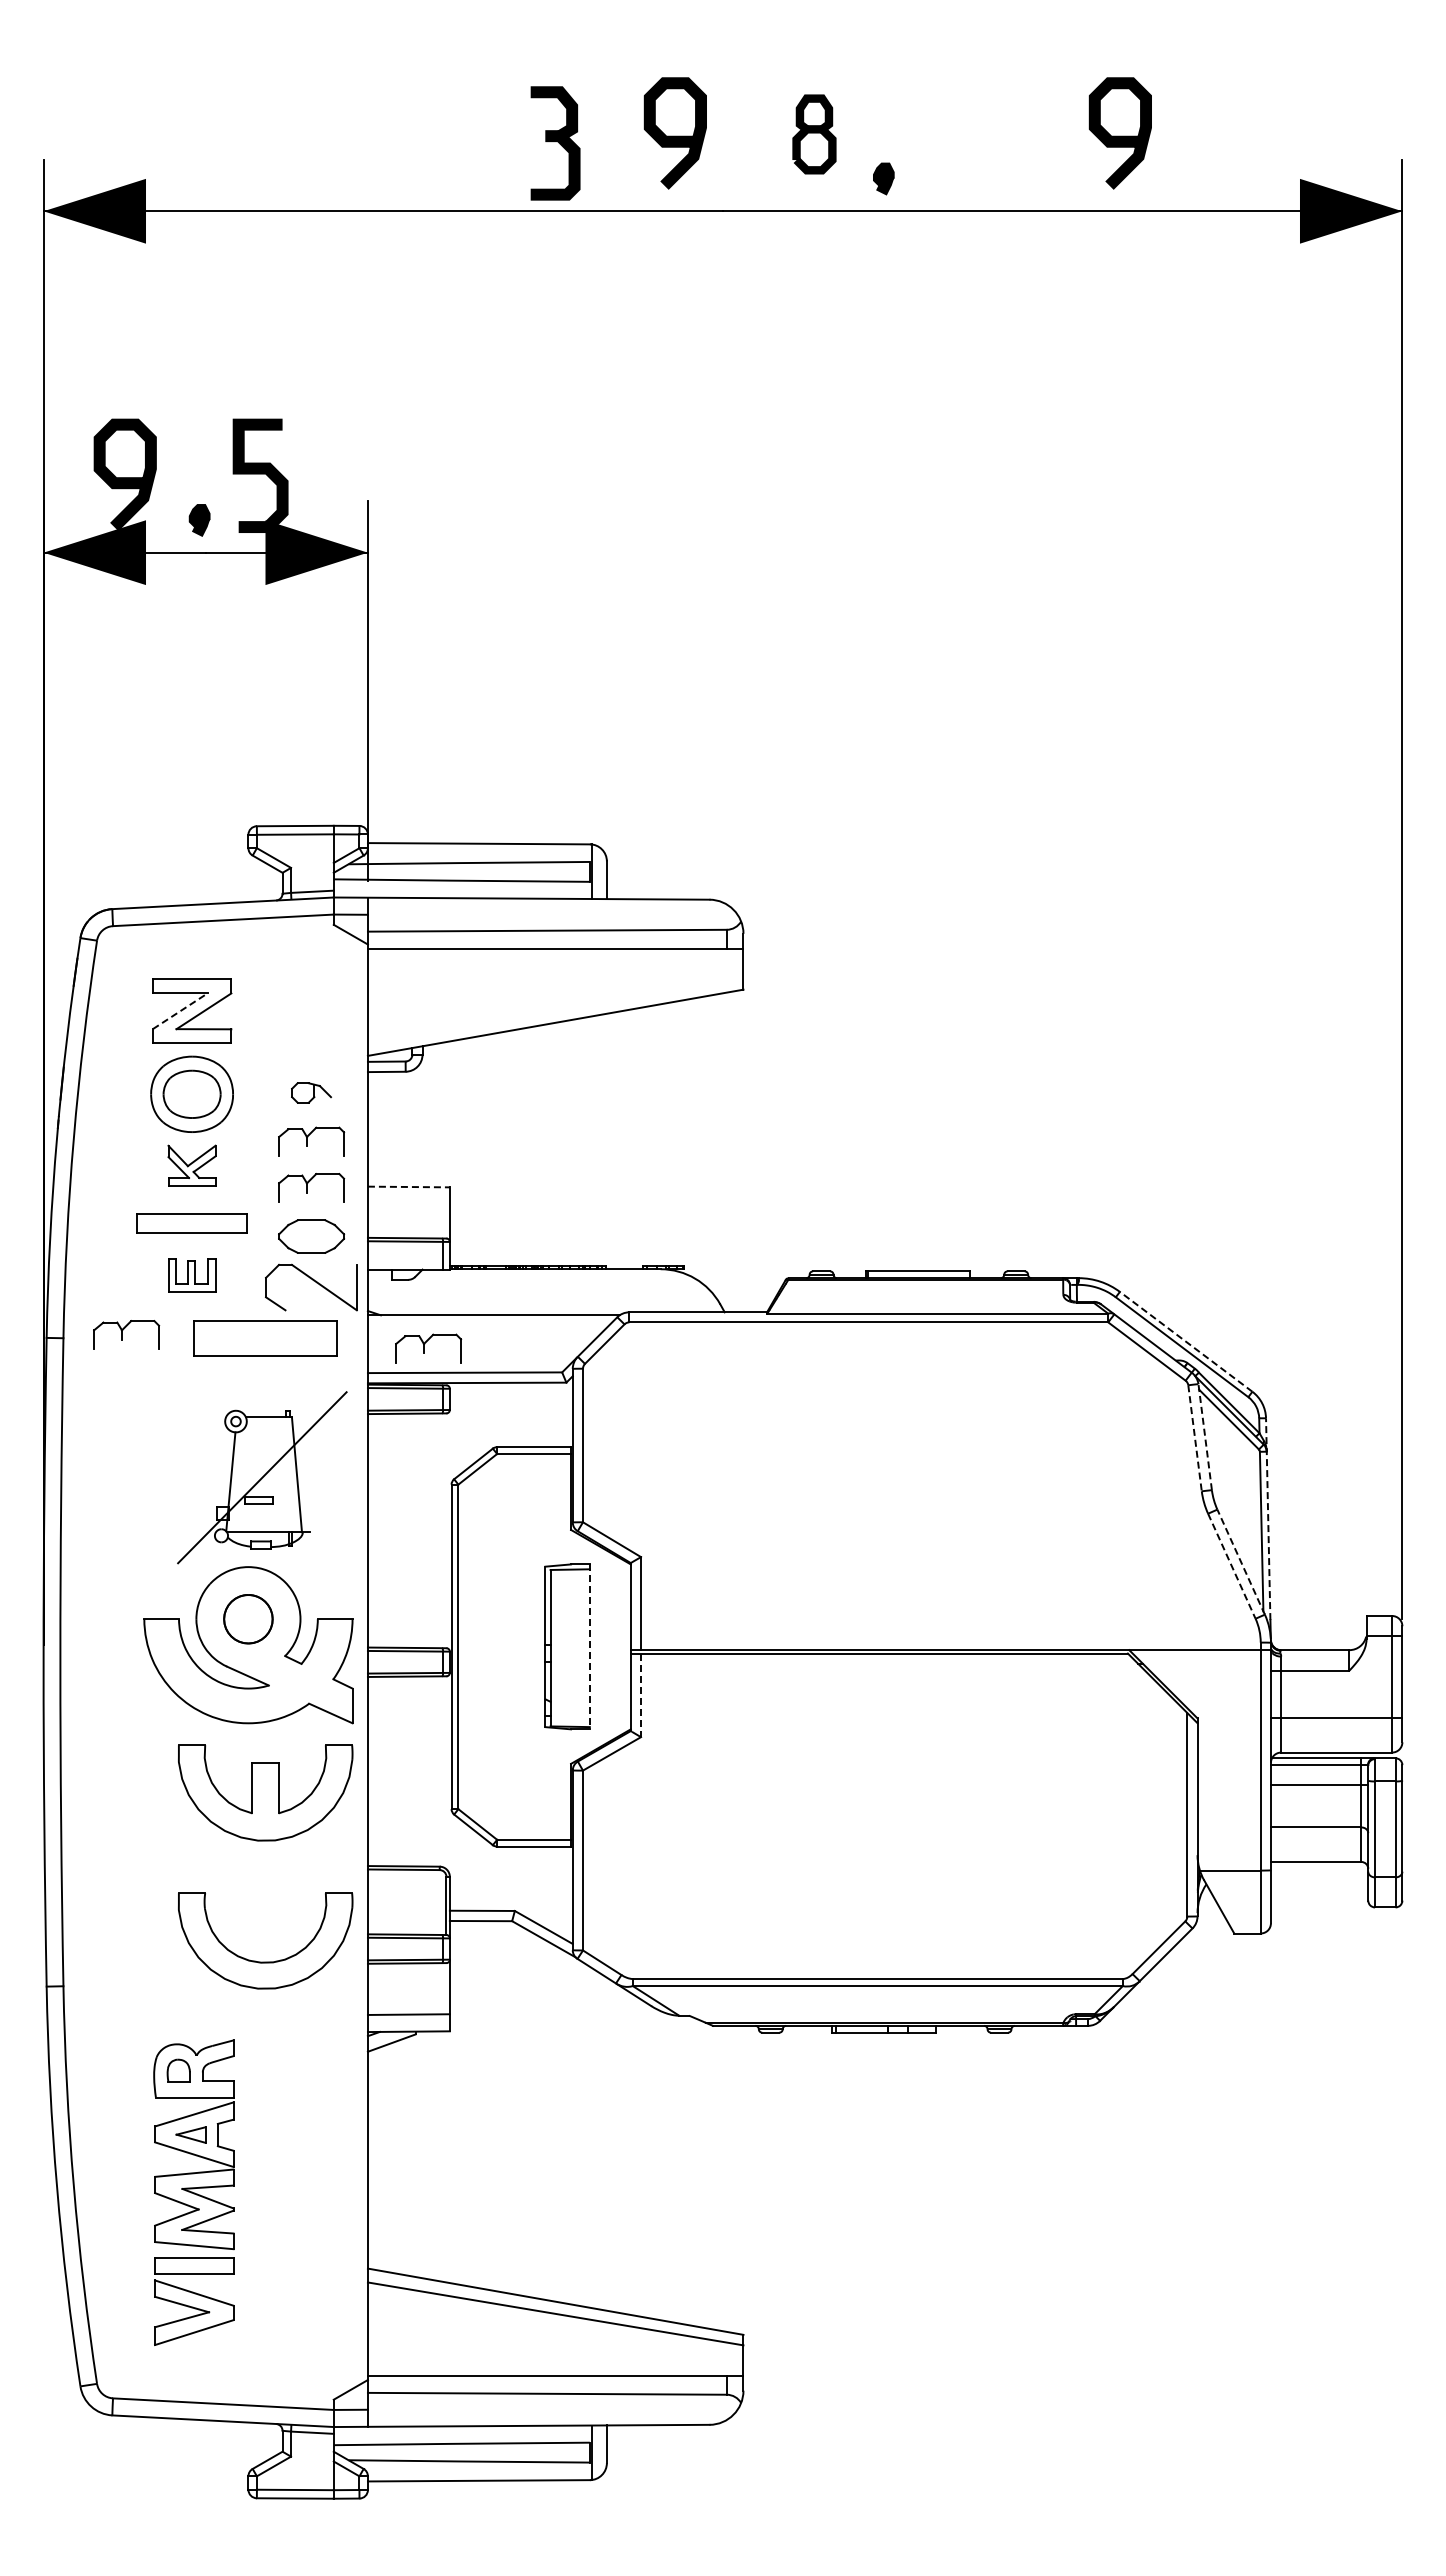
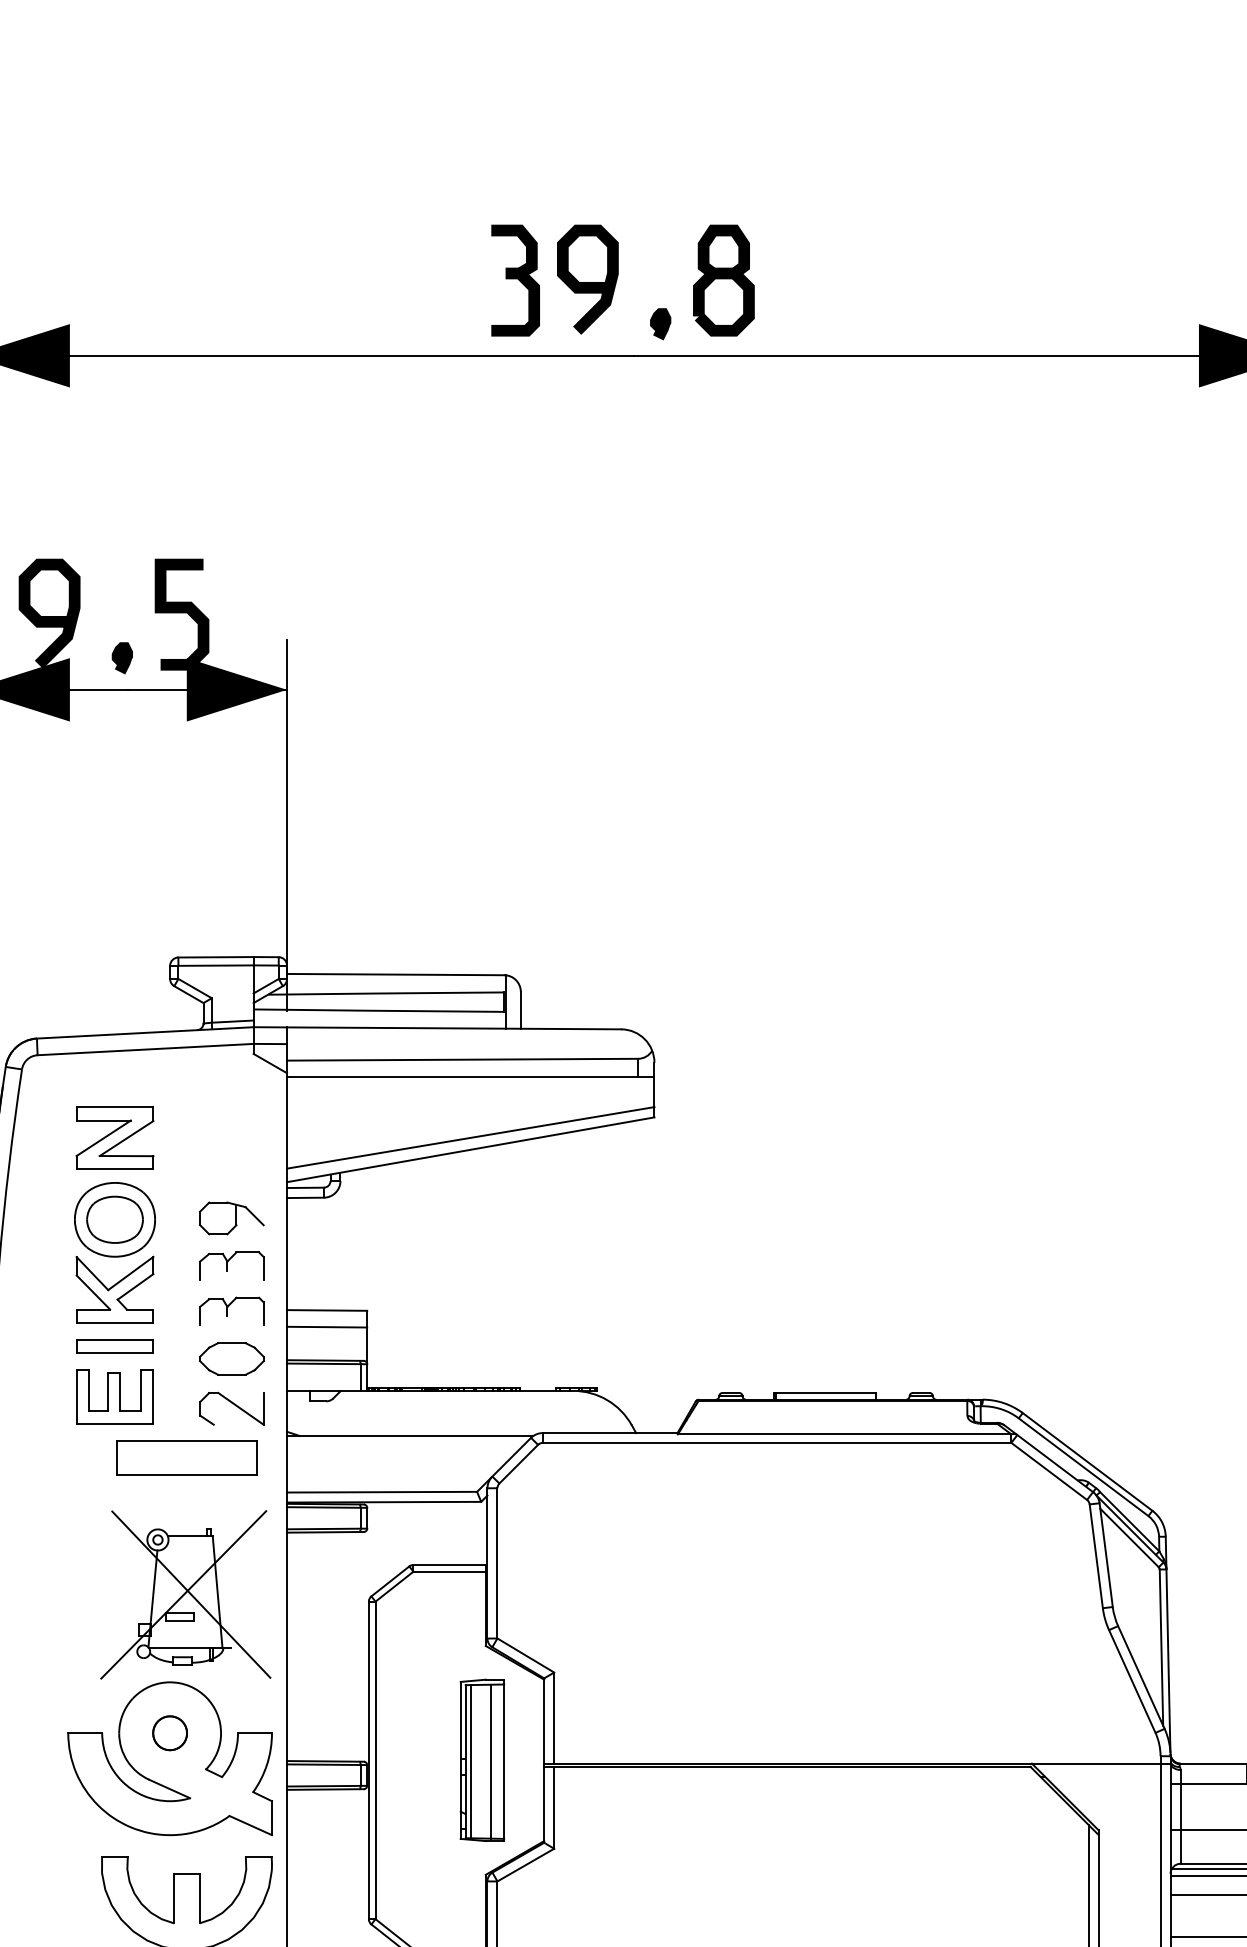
part: (814, 134) -> (723, 280), size x1.43
curve: (1119, 135) -> (1022, 281), removed
part: (555, 143) -> (515, 280), moved
part: (883, 178) -> (660, 323), moved
line: (181, 1010) -> (104, 1137), dashed -> solid
line: (555, 1010) -> (470, 1137), added
part: (311, 1092) -> (231, 1217), size x1.67
part: (191, 1165) -> (114, 1289), size x1.67
line: (408, 1187) -> (326, 1310), dashed -> solid
line: (408, 1203) -> (326, 1326), added
part: (191, 1223) -> (114, 1346), size x0.71
part: (191, 1275) -> (114, 1397), size x1.67
part: (311, 1287) -> (231, 1408), size x0.71
part: (126, 1334) -> (50, 1454), removed
line: (1185, 1341) -> (1086, 1461), dashed -> solid
part: (428, 1348) -> (346, 1468), removed
line: (1205, 1436) -> (1106, 1554), dashed -> solid
line: (1195, 1438) -> (1096, 1556), dashed -> solid
line: (269, 1477) -> (190, 1594), added
line: (1268, 1519) -> (1168, 1635), dashed -> solid
line: (1241, 1562) -> (1141, 1677), dashed -> solid
line: (1231, 1566) -> (1131, 1681), dashed -> solid
part: (248, 1618) -> (170, 1732), size x0.71
line: (556, 1647) -> (471, 1761), added
line: (576, 1647) -> (491, 1761), added
line: (589, 1647) -> (503, 1761), dashed -> solid
line: (641, 1695) -> (554, 1807), dashed -> solid

